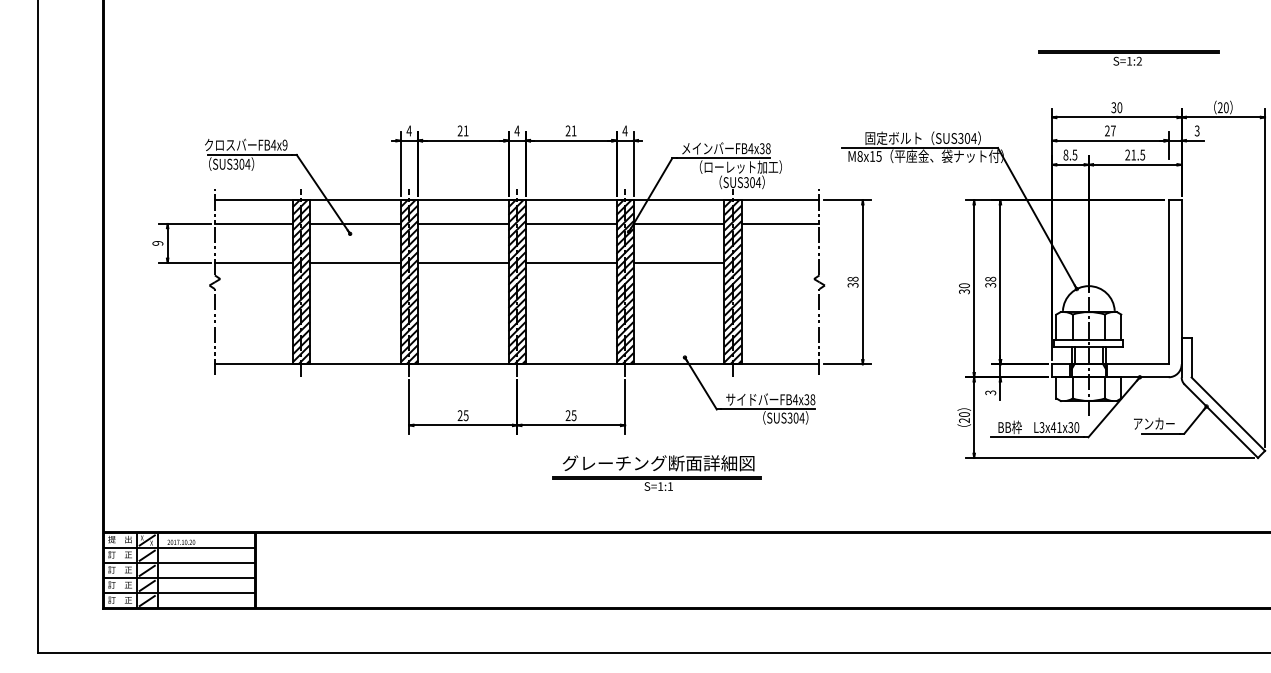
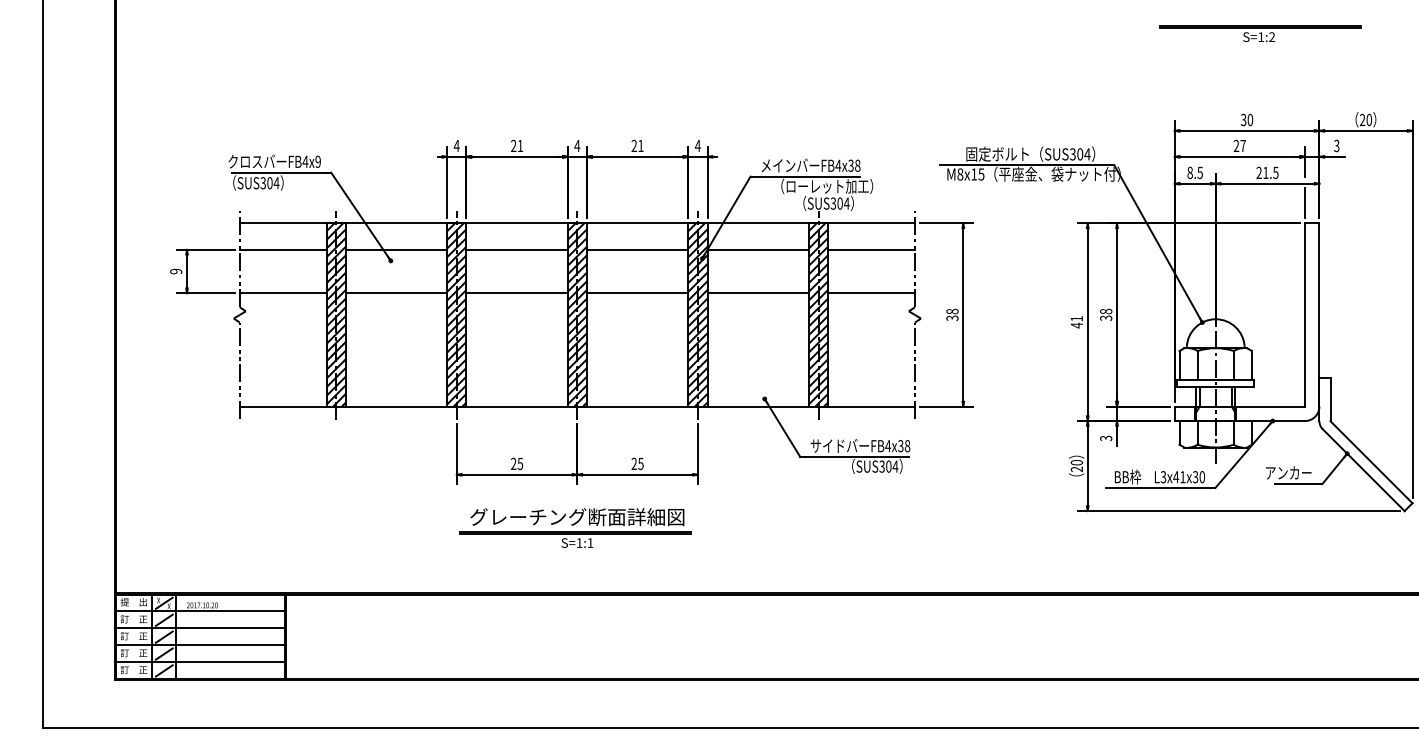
part: (1128, 57) -> (1260, 33), moved
line: (1168, 182) -> (1304, 203), added
line: (780, 263) -> (871, 293), added
text: (964, 289) -> (1076, 322), 30 -> 41
part: (656, 472) -> (575, 527), moved

